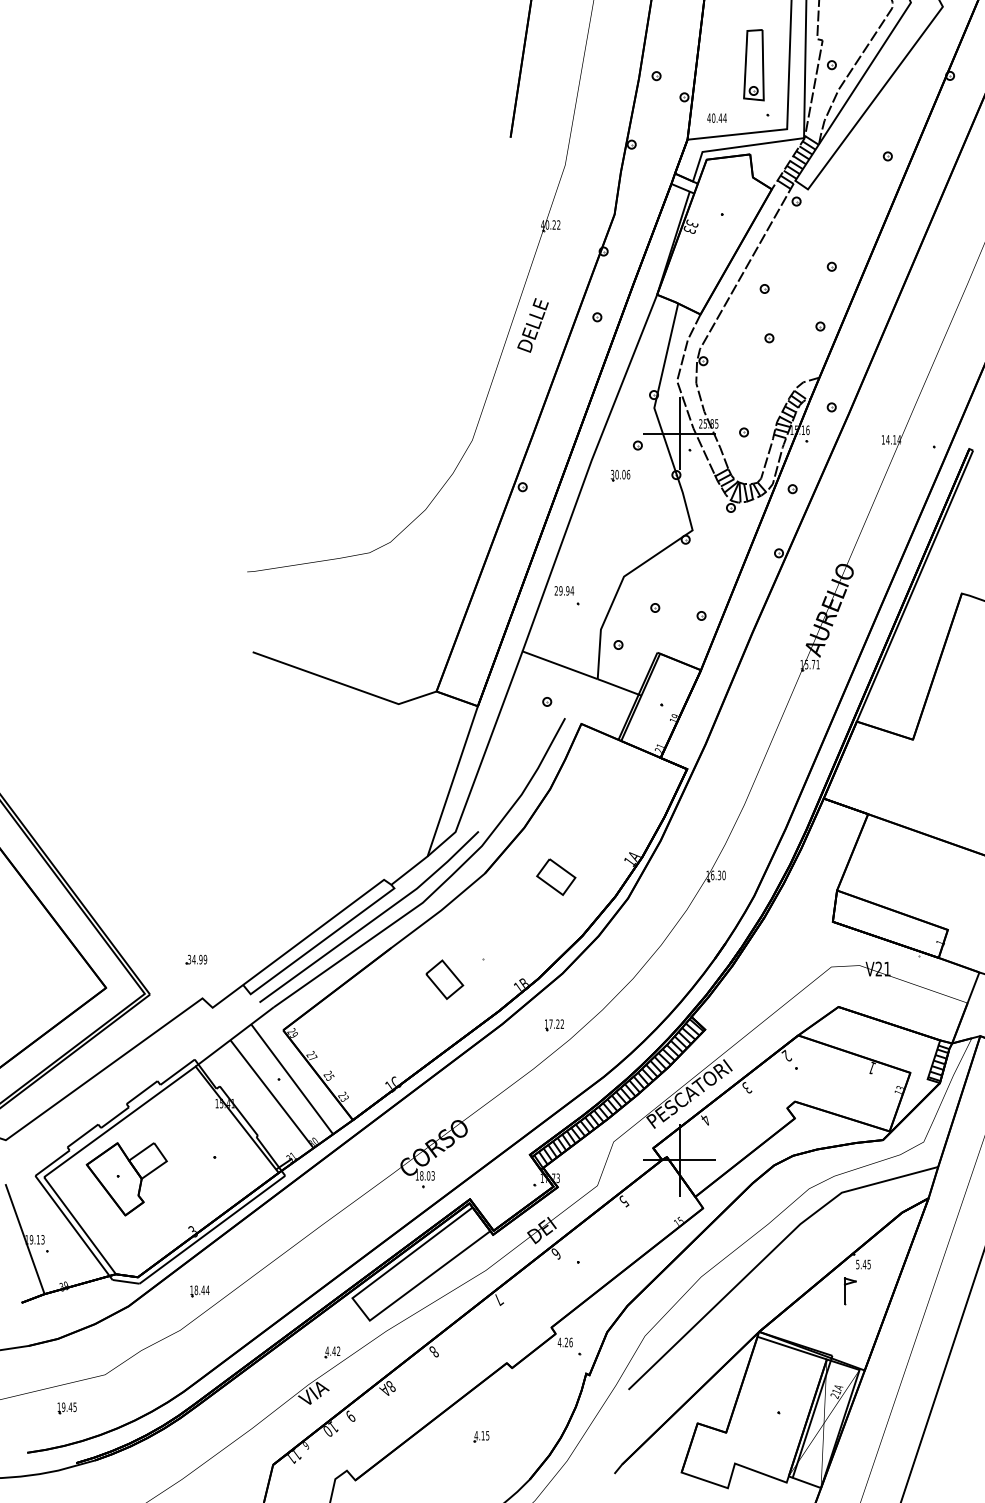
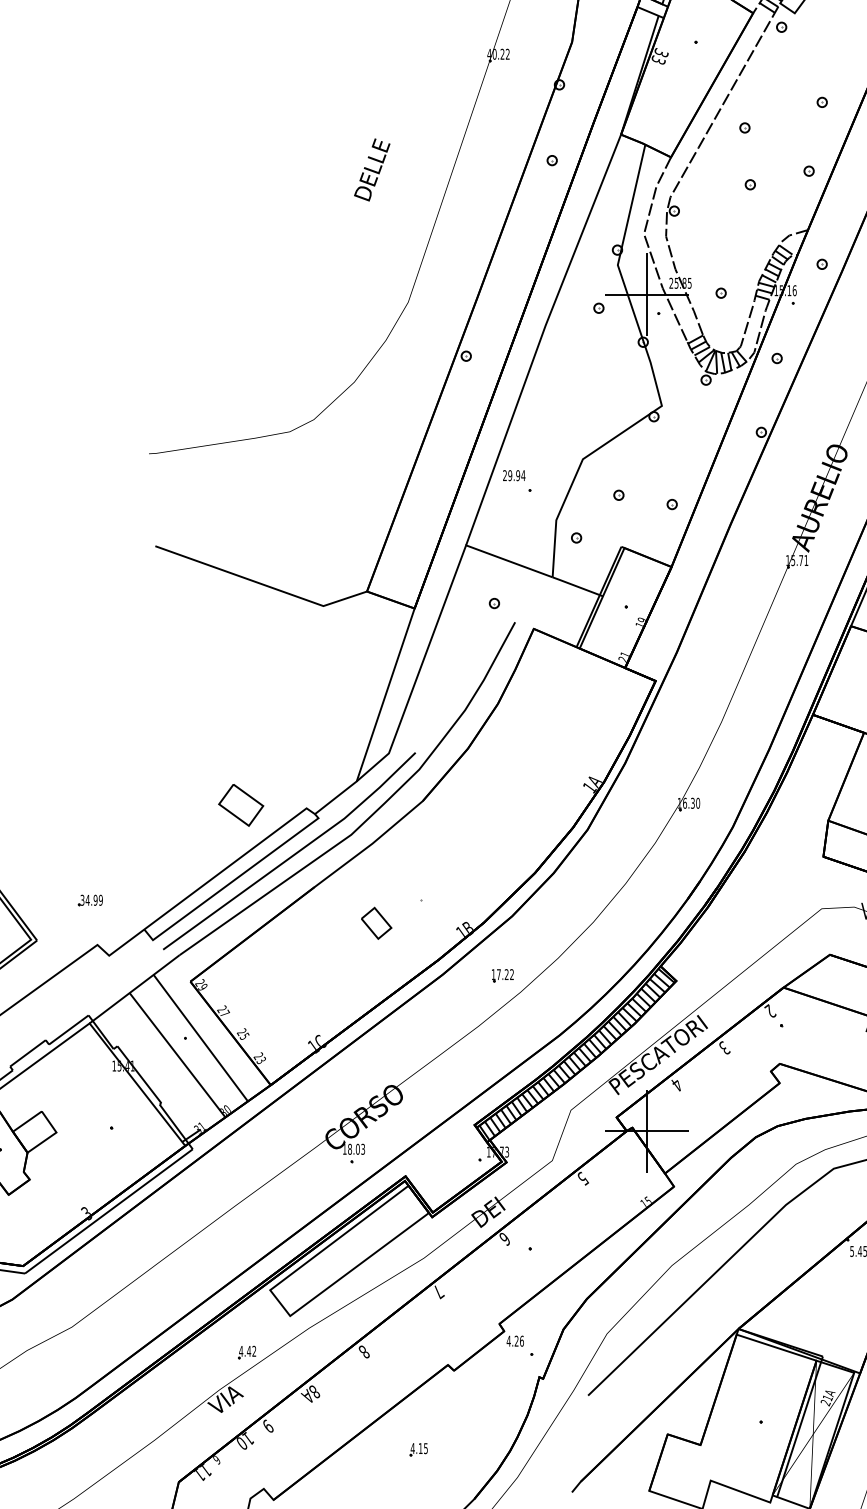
text: (532, 325) -> (371, 170), moved
part: (620, 475) -> (578, 342), removed
part: (556, 876) -> (241, 804), moved
part: (444, 979) -> (376, 923), size x0.7
part: (199, 1291) -> (94, 1282), removed
part: (850, 1291) -> (843, 1282), removed

